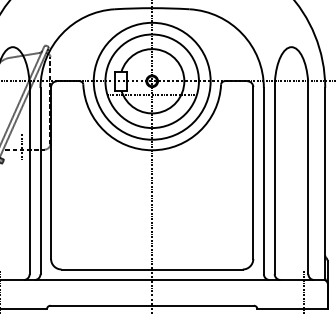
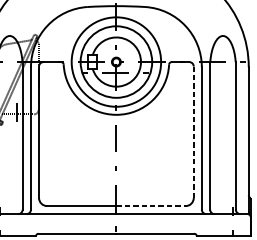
line: (253, 173) -> (193, 132), solid -> dashed
line: (197, 269) -> (151, 206), solid -> dashed

